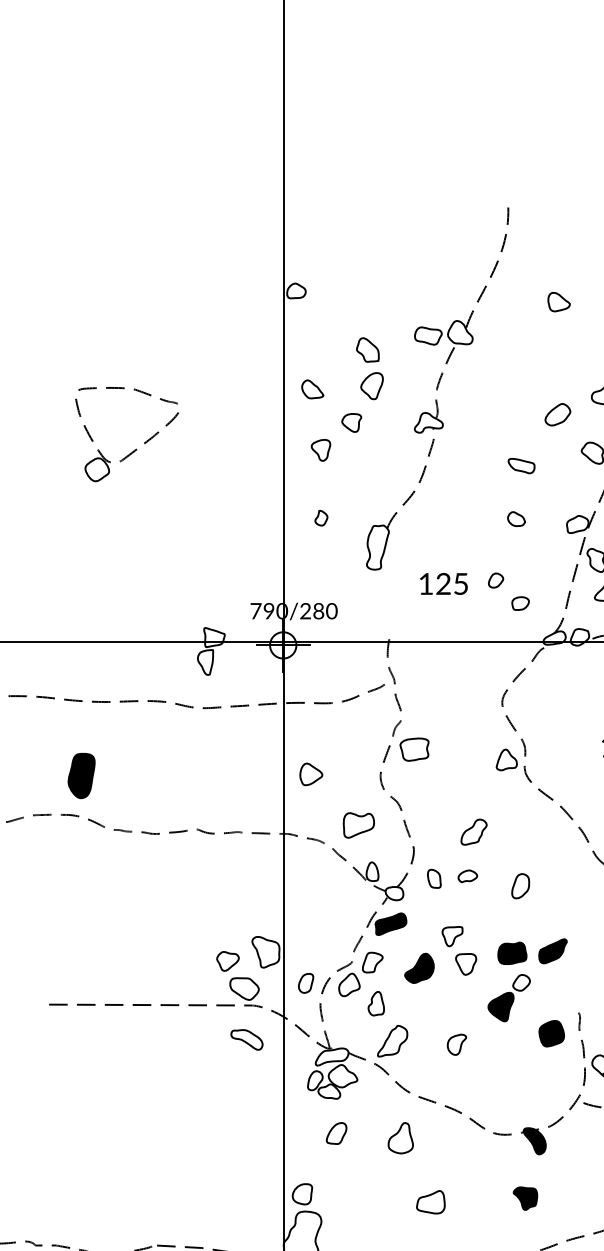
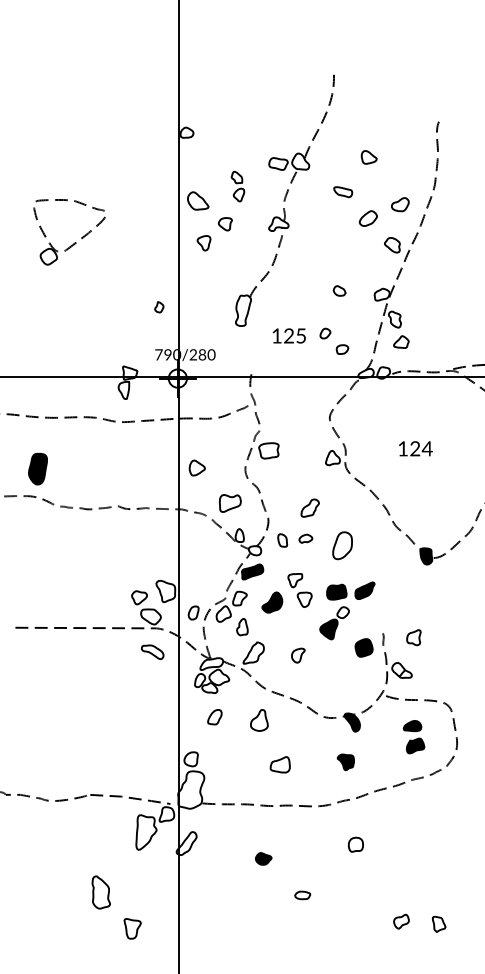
part: (558, 302) -> (368, 157), moved
part: (369, 368) -> (237, 186), size x0.7
part: (313, 388) -> (198, 200), size x1.4
part: (522, 466) -> (343, 192), moved
part: (321, 518) -> (159, 307), moved
part: (520, 886) -> (342, 545), size x1.6

